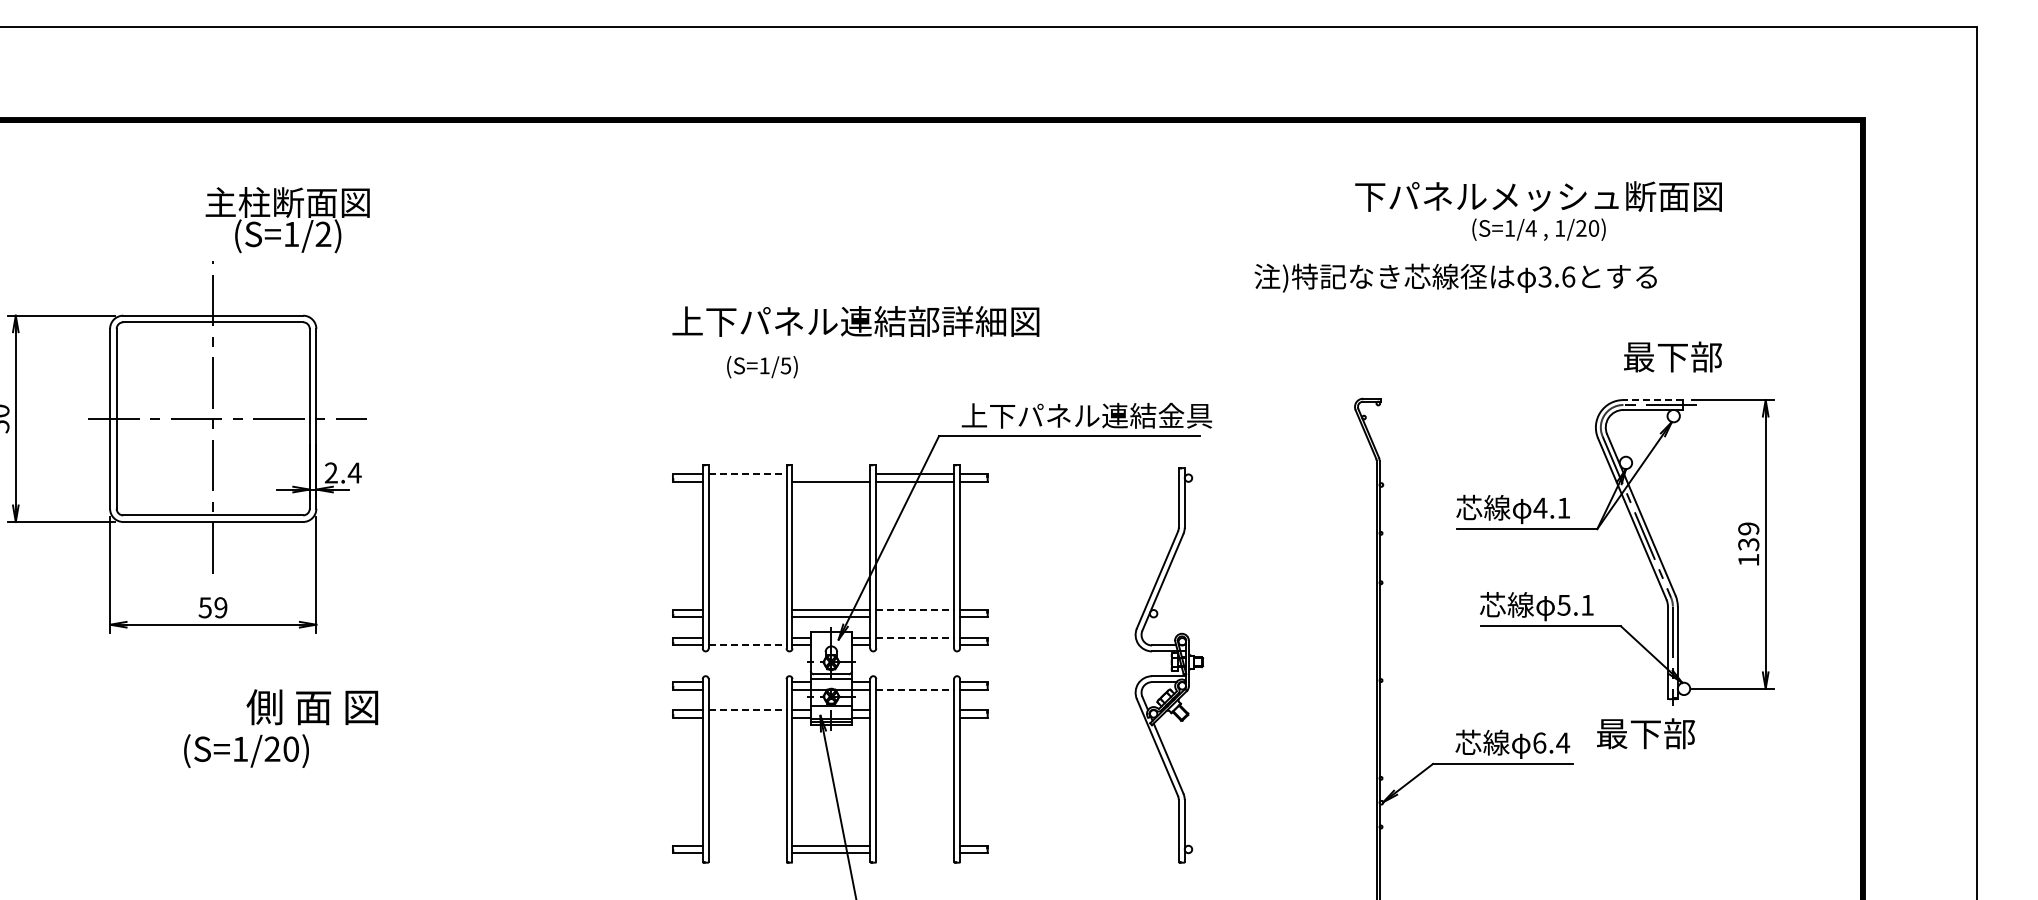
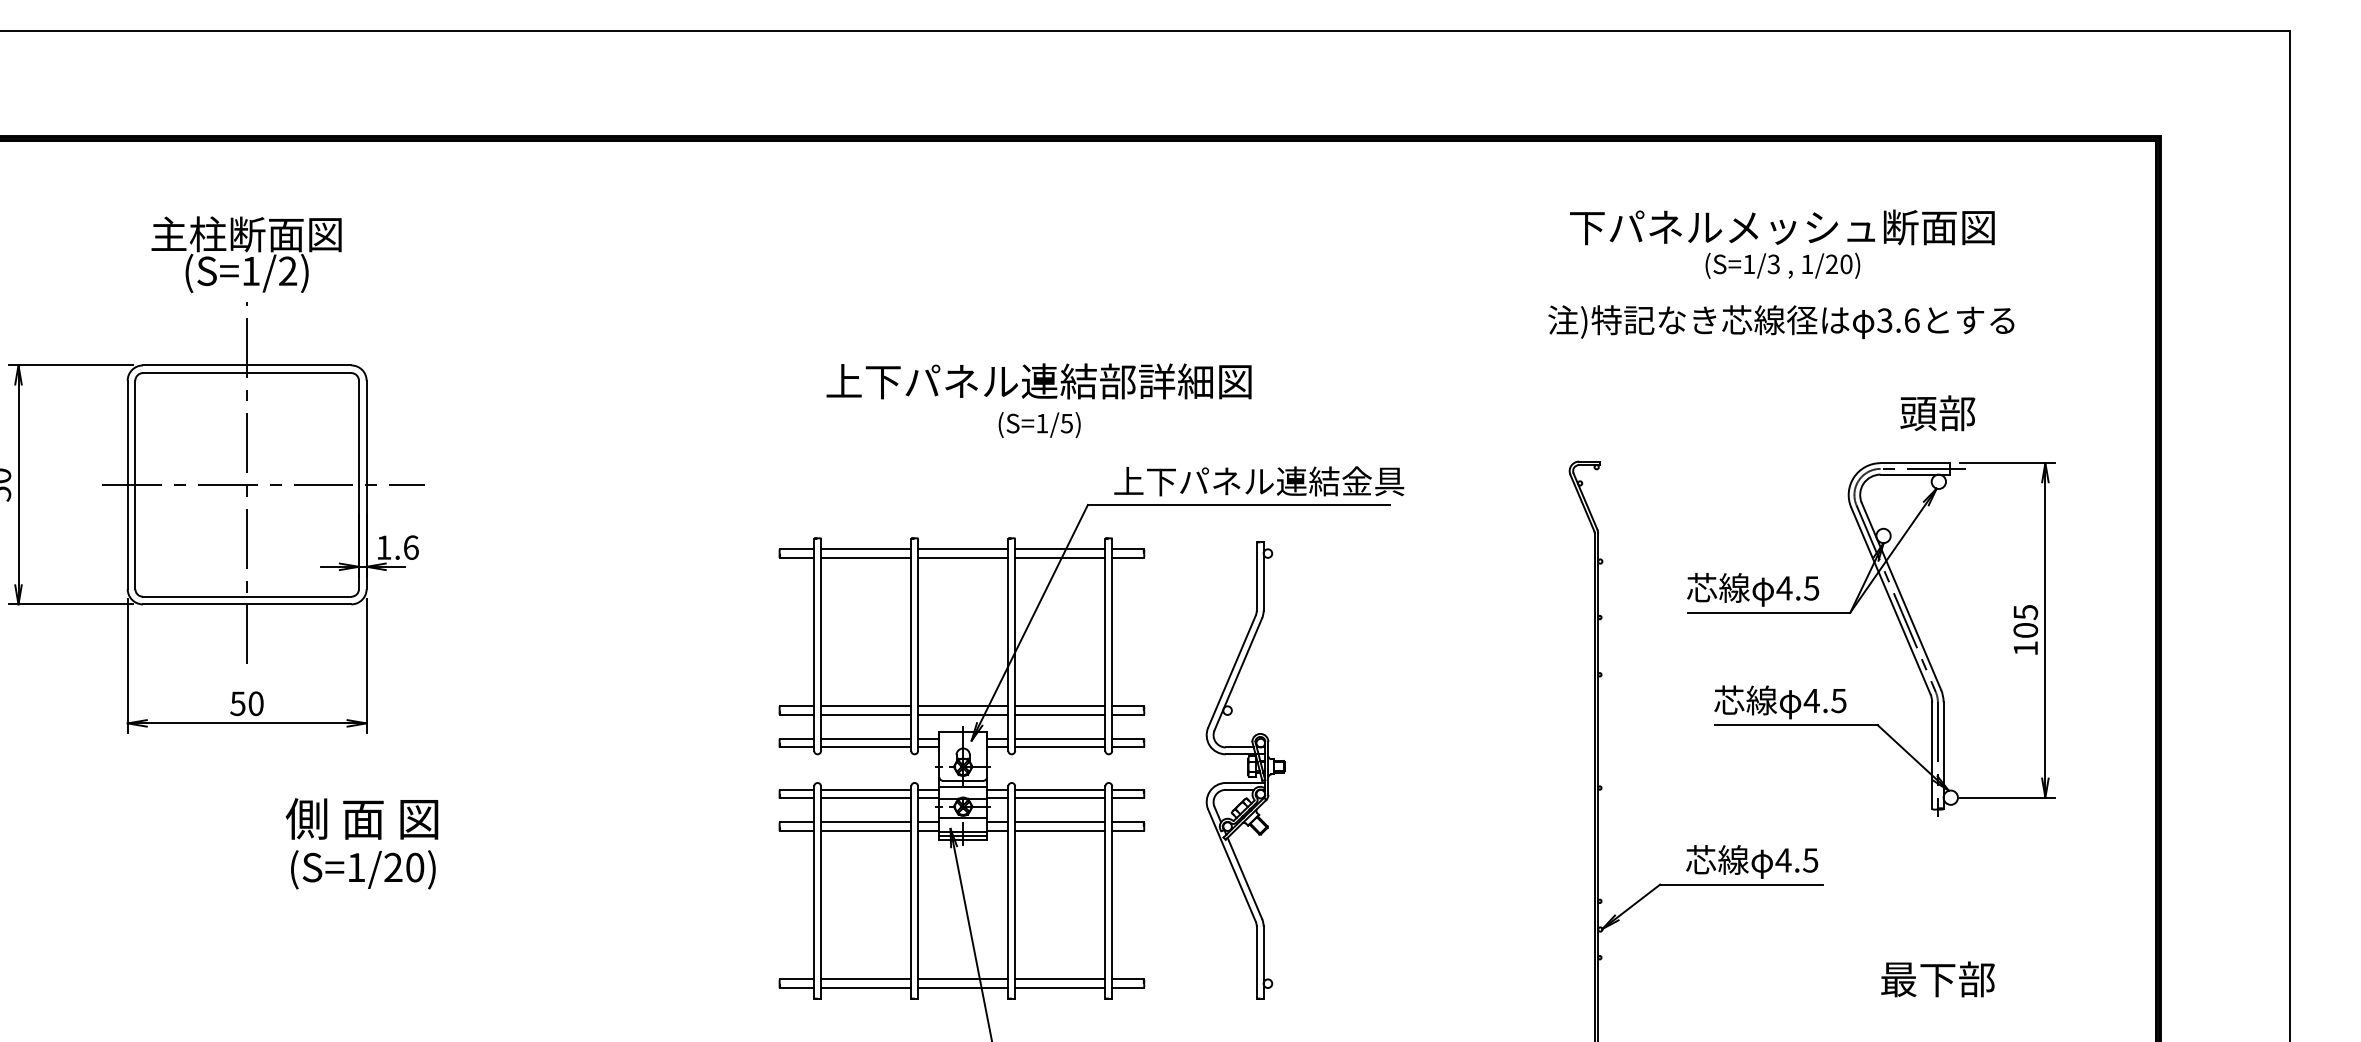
text: (287, 220) -> (246, 255), moved
text: (1530, 228) -> (1772, 264), (S=1/4 -> (S=1/3
text: (1455, 277) -> (1781, 321), moved
text: (855, 321) -> (1038, 381), moved
text: (1673, 356) -> (1938, 412), 最下部 -> 頭部
text: (762, 367) -> (1039, 425), moved
line: (1653, 400) -> (1915, 463), dashed -> solid
text: (343, 472) -> (398, 547), 2.4 -> 1.6
line: (747, 474) -> (866, 549), dashed -> solid
line: (831, 474) -> (963, 549), added
line: (747, 481) -> (866, 557), added
text: (1563, 507) -> (1811, 587), 4.1 -> 4.5
text: (1748, 536) -> (2025, 621), 139 -> 105
text: (1575, 605) -> (1825, 701), 5.1 -> 4.5
text: (220, 607) -> (255, 703), 59 -> 50
line: (747, 610) -> (866, 706), added
line: (915, 610) -> (1060, 706), dashed -> solid
line: (747, 617) -> (866, 715), added
line: (915, 617) -> (1060, 715), added
line: (747, 638) -> (866, 739), added
line: (915, 638) -> (1060, 739), dashed -> solid
line: (747, 645) -> (866, 747), dashed -> solid
line: (915, 645) -> (1060, 747), added
part: (1169, 665) -> (1245, 770), moved
line: (747, 682) -> (866, 790), added
line: (915, 682) -> (1060, 790), added
line: (747, 689) -> (866, 798), added
line: (915, 689) -> (1060, 798), dashed -> solid
line: (747, 710) -> (866, 822), dashed -> solid
line: (915, 710) -> (1060, 822), added
line: (747, 717) -> (866, 830), added
line: (915, 717) -> (1060, 830), added
text: (1645, 733) -> (1937, 979), moved
text: (1551, 742) -> (1797, 859), 6.4 -> 4.5
text: (246, 750) -> (363, 869), moved
line: (747, 845) -> (866, 979), added
line: (915, 845) -> (1060, 979), added
line: (747, 853) -> (866, 988), added
line: (915, 853) -> (1060, 988), added

